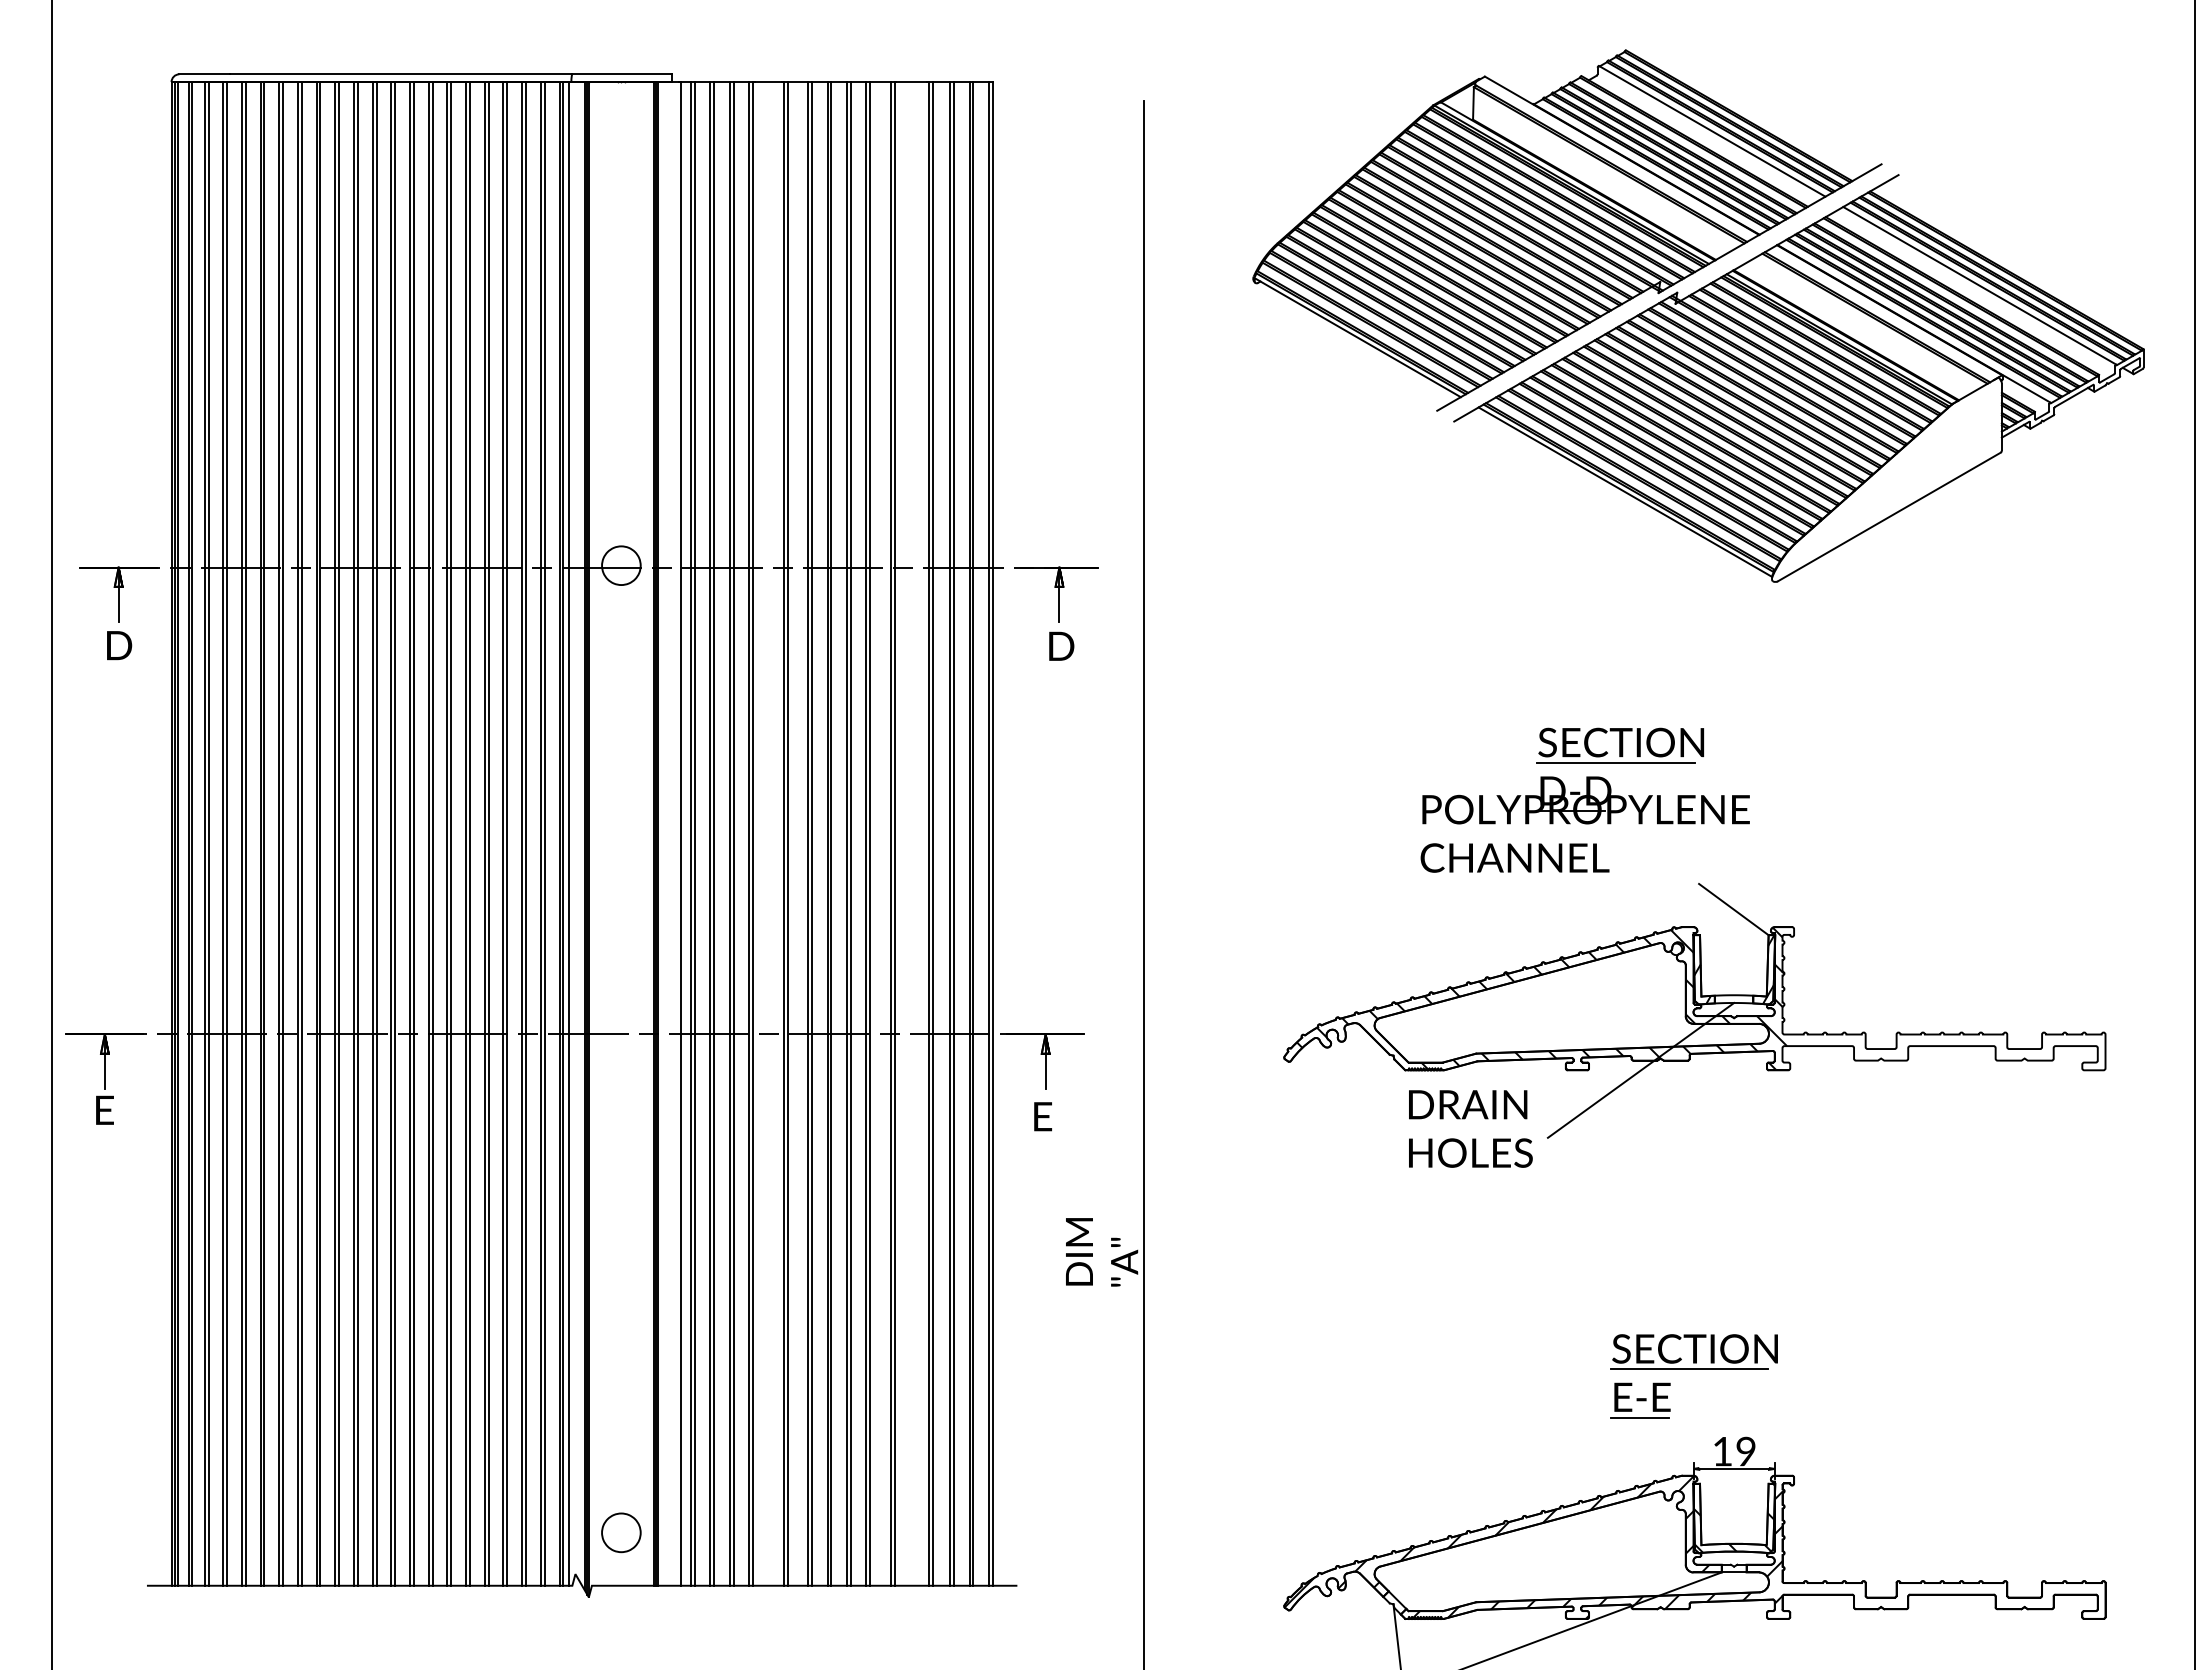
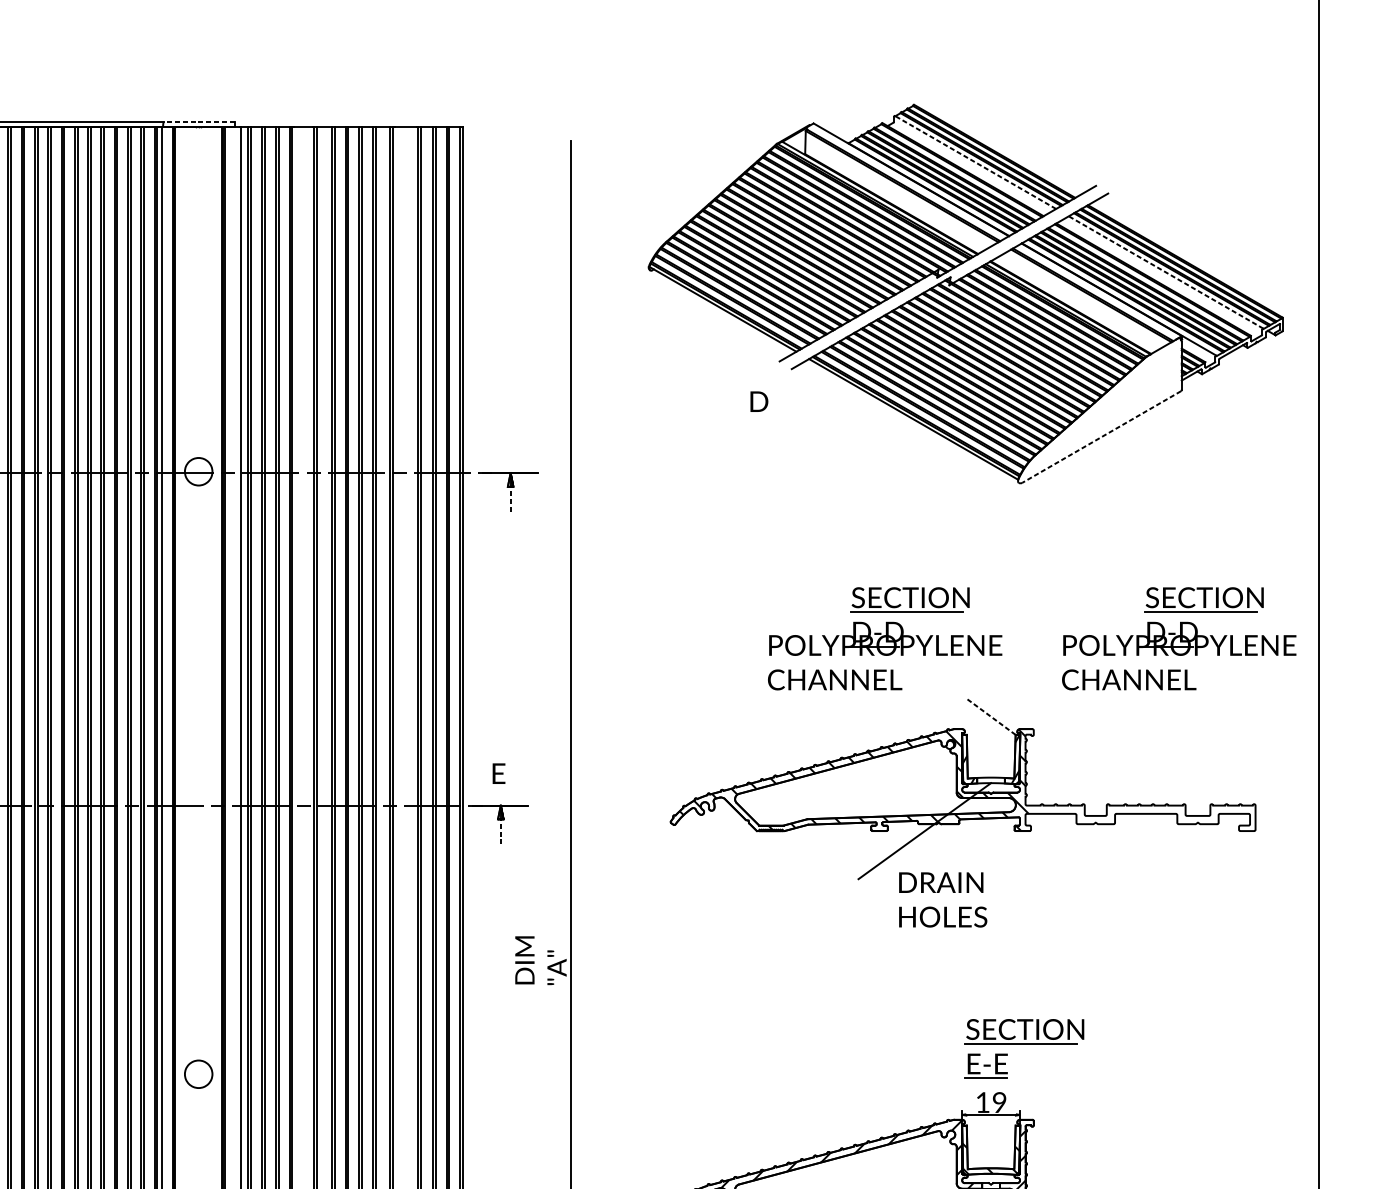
line: (622, 74) -> (199, 121), solid -> dashed
line: (1712, 131) -> (975, 162), solid -> dashed
line: (1979, 285) -> (1165, 272), solid -> dashed
line: (1889, 516) -> (1101, 436), solid -> dashed
line: (1059, 604) -> (510, 499), solid -> dashed
text: (1061, 645) -> (759, 401), moved
part: (1997, 799) -> (1178, 638), added
line: (1733, 909) -> (990, 716), solid -> dashed
line: (1045, 1071) -> (500, 831), solid -> dashed
text: (1042, 1116) -> (498, 773), moved
text: (1470, 1128) -> (942, 899), moved
part: (1693, 1369) -> (1024, 1044), moved
part: (621, 1532) -> (198, 1074), moved

